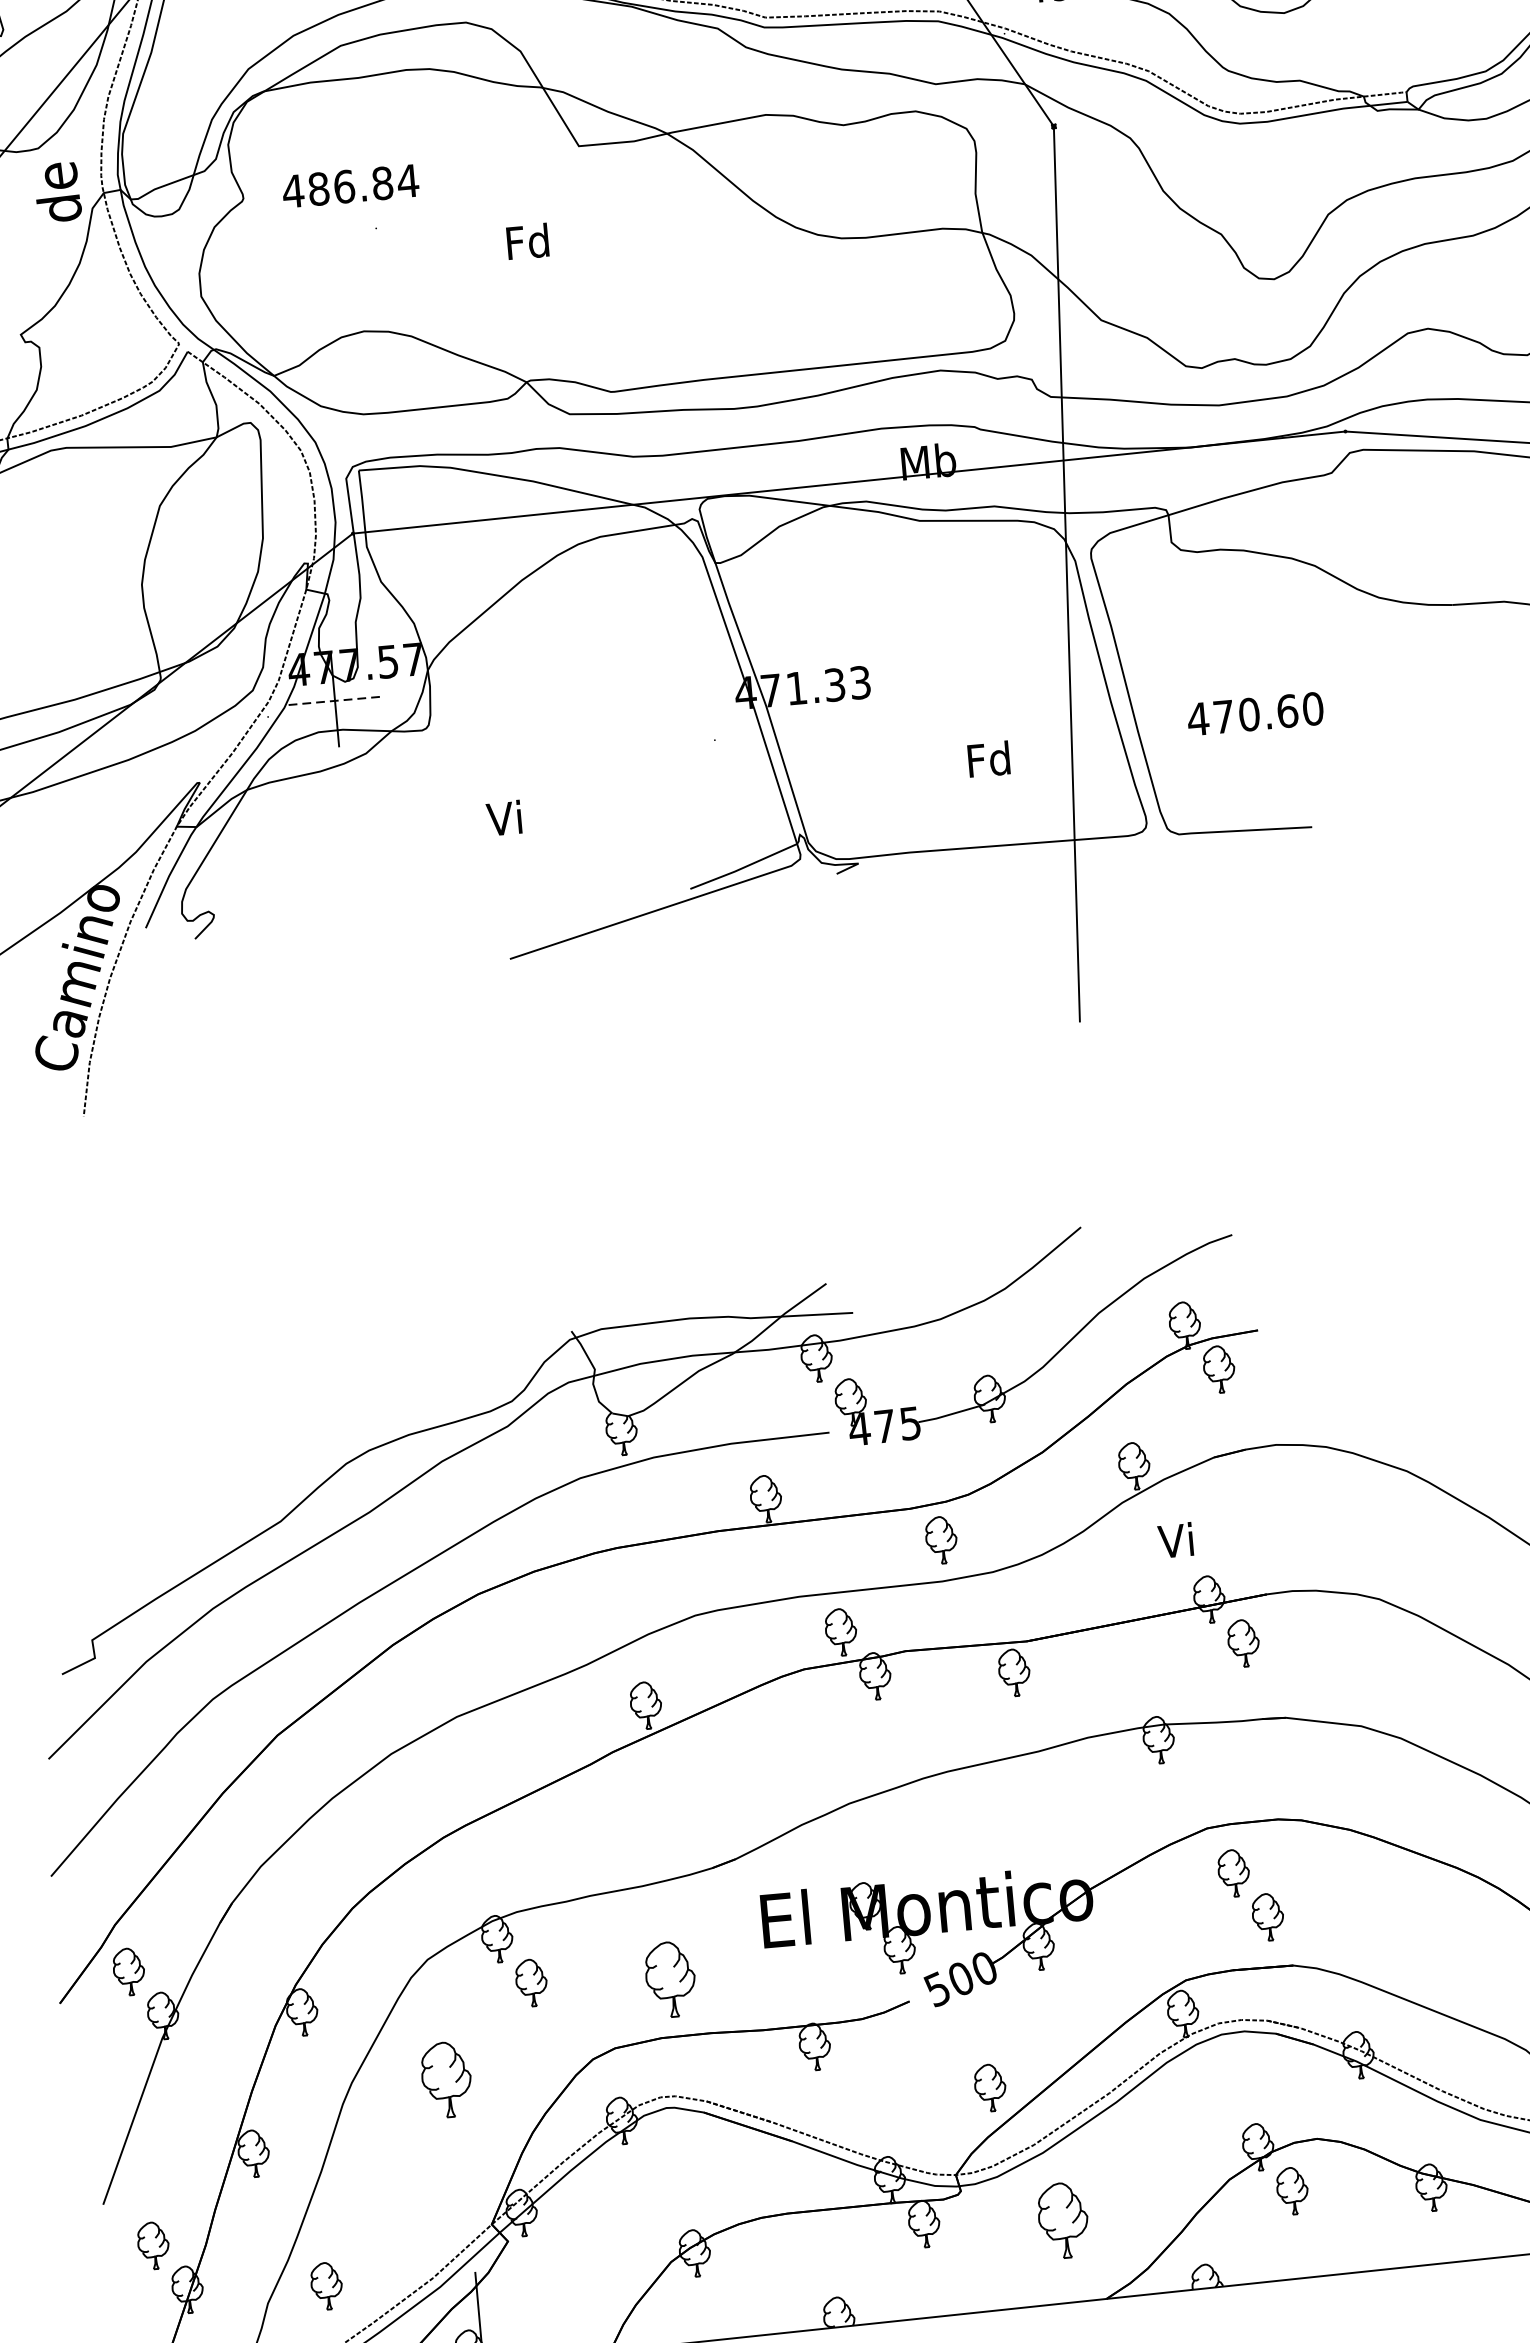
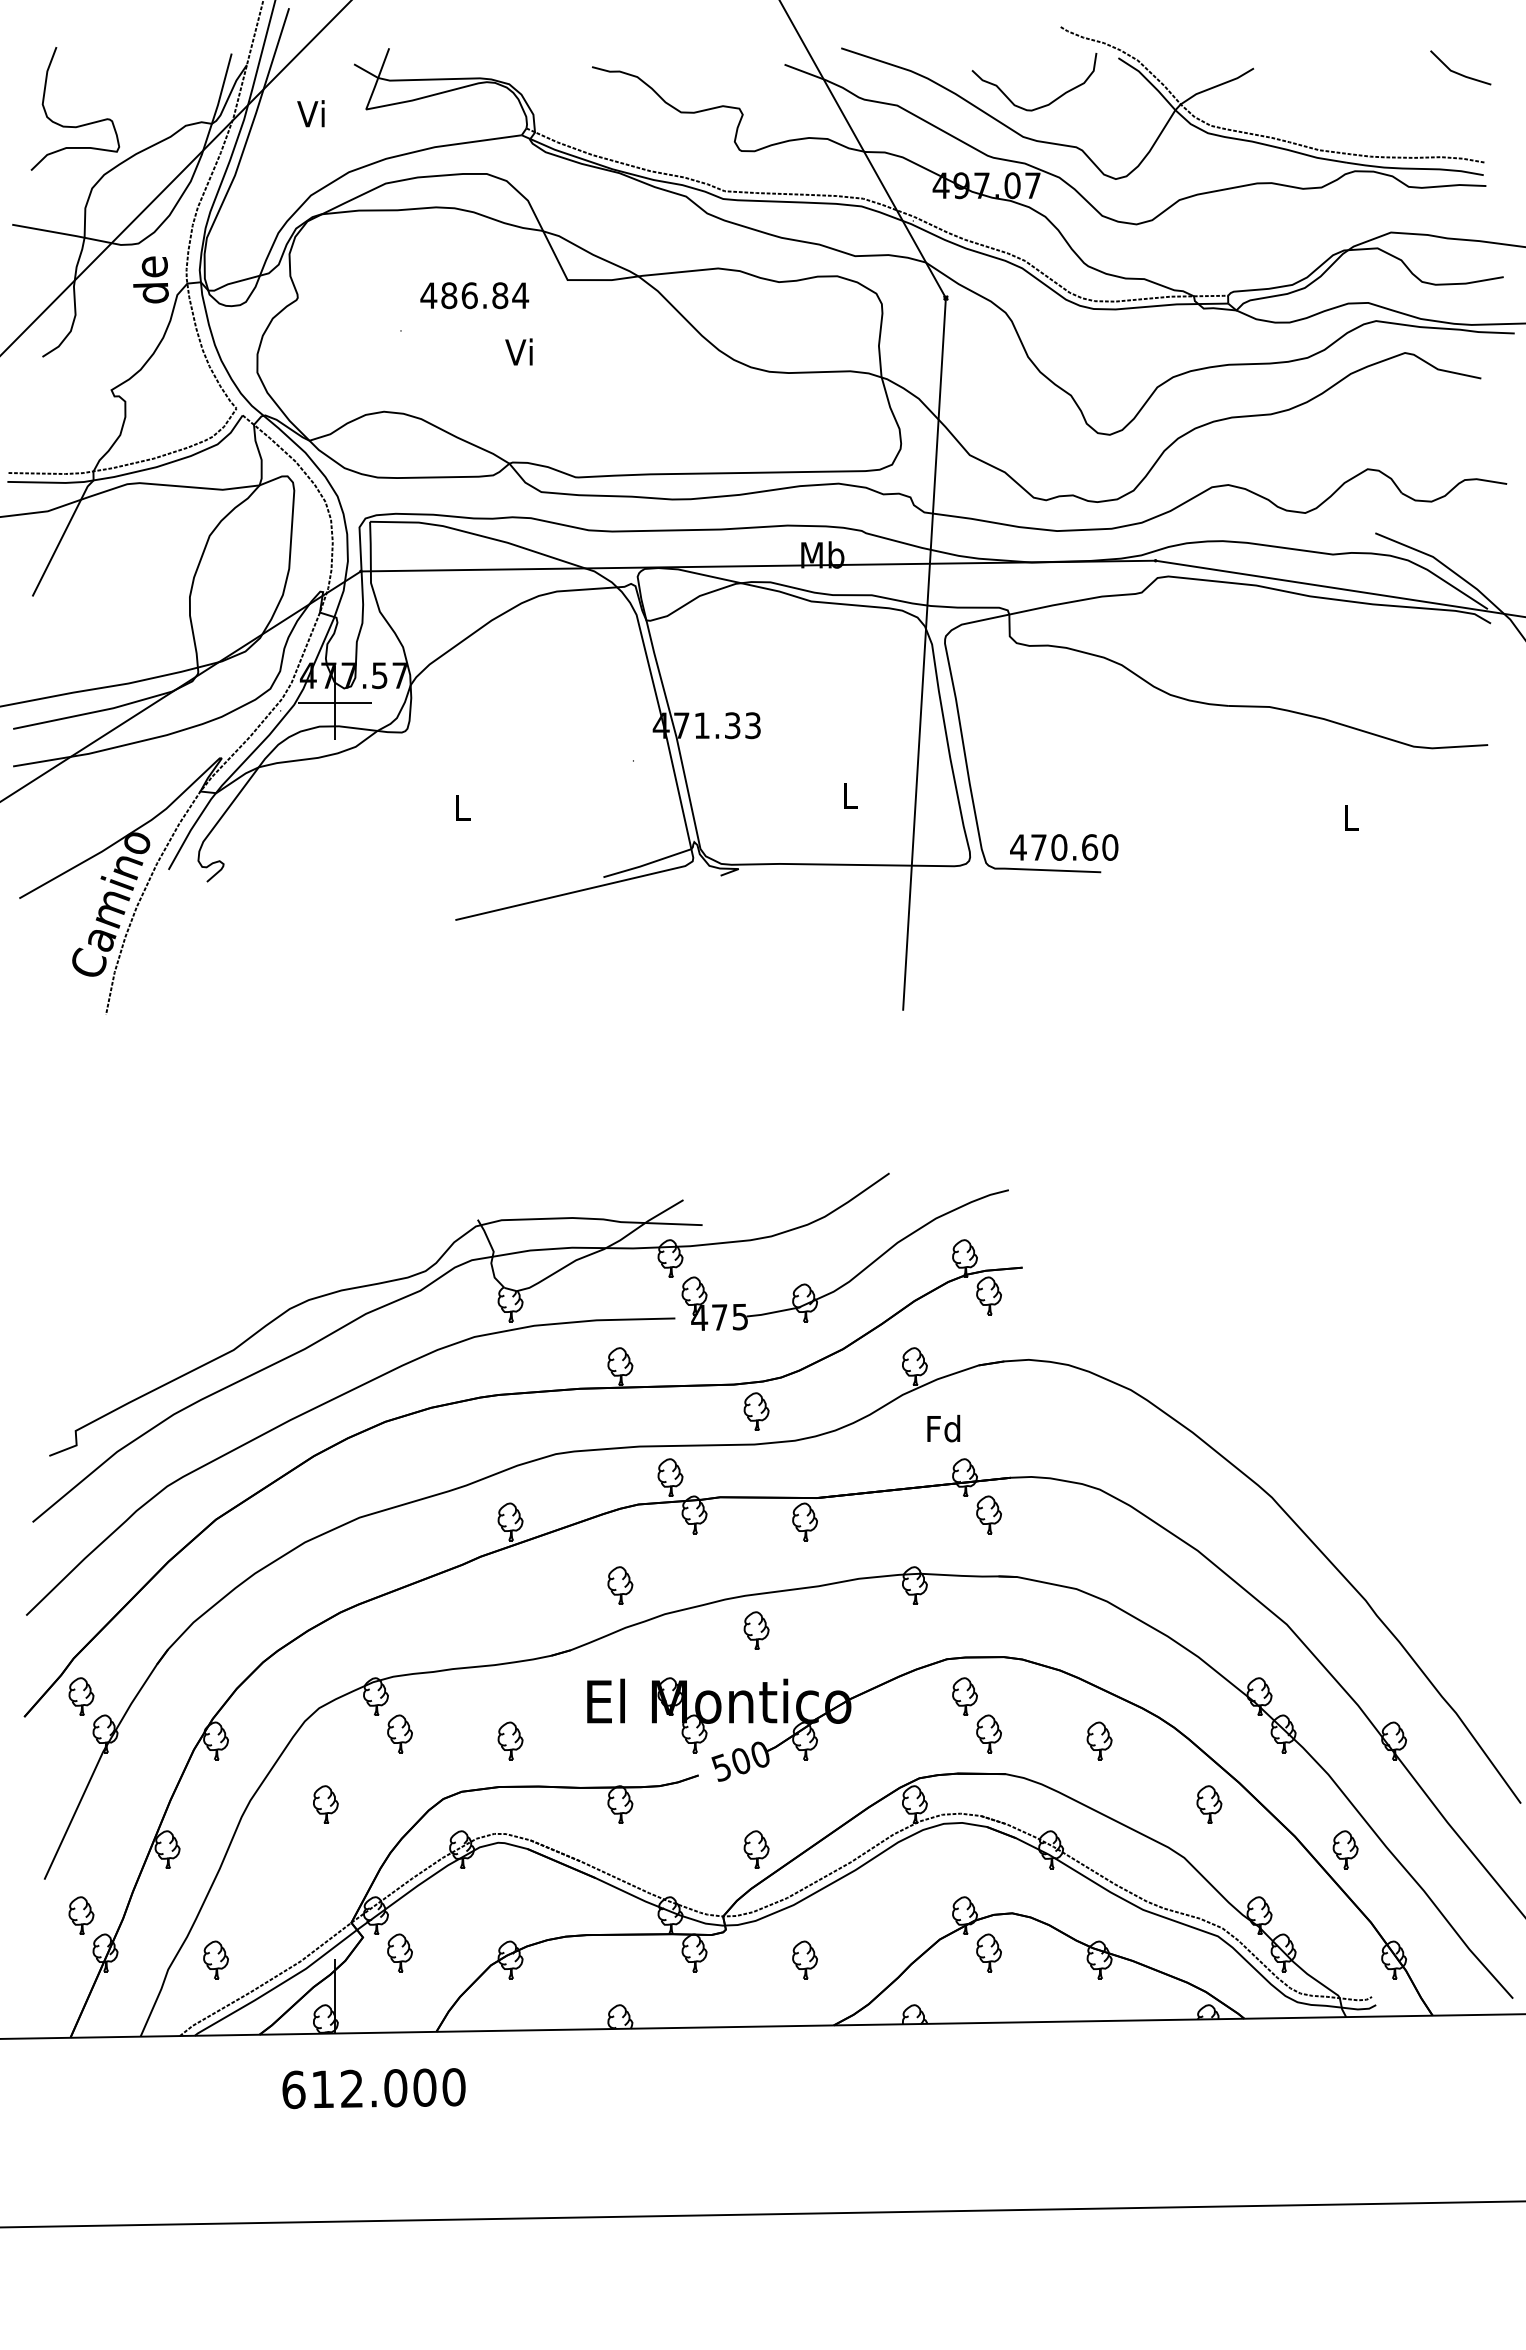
text: (350, 186) -> (474, 295), moved
text: (527, 240) -> (520, 351), Fd -> Vi
line: (335, 700) -> (335, 702), dashed -> solid
text: (1255, 714) -> (1064, 847), moved
text: (988, 759) -> (849, 795), Fd -> L
text: (503, 817) -> (460, 807), Vi -> L
text: (1177, 1540) -> (943, 1428), Vi -> Fd
part: (790, 1772) -> (620, 1585), added
part: (965, 1813) -> (756, 1630), added
part: (1406, 1913) -> (1099, 1740), added
part: (670, 1978) -> (510, 1740), size x0.62
part: (446, 2079) -> (325, 1804), size x0.62
part: (1062, 2219) -> (804, 1959), size x0.62
part: (555, 2256) -> (399, 1952), added

